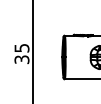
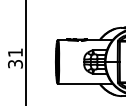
text: (22, 48) -> (15, 52), 35 -> 31

